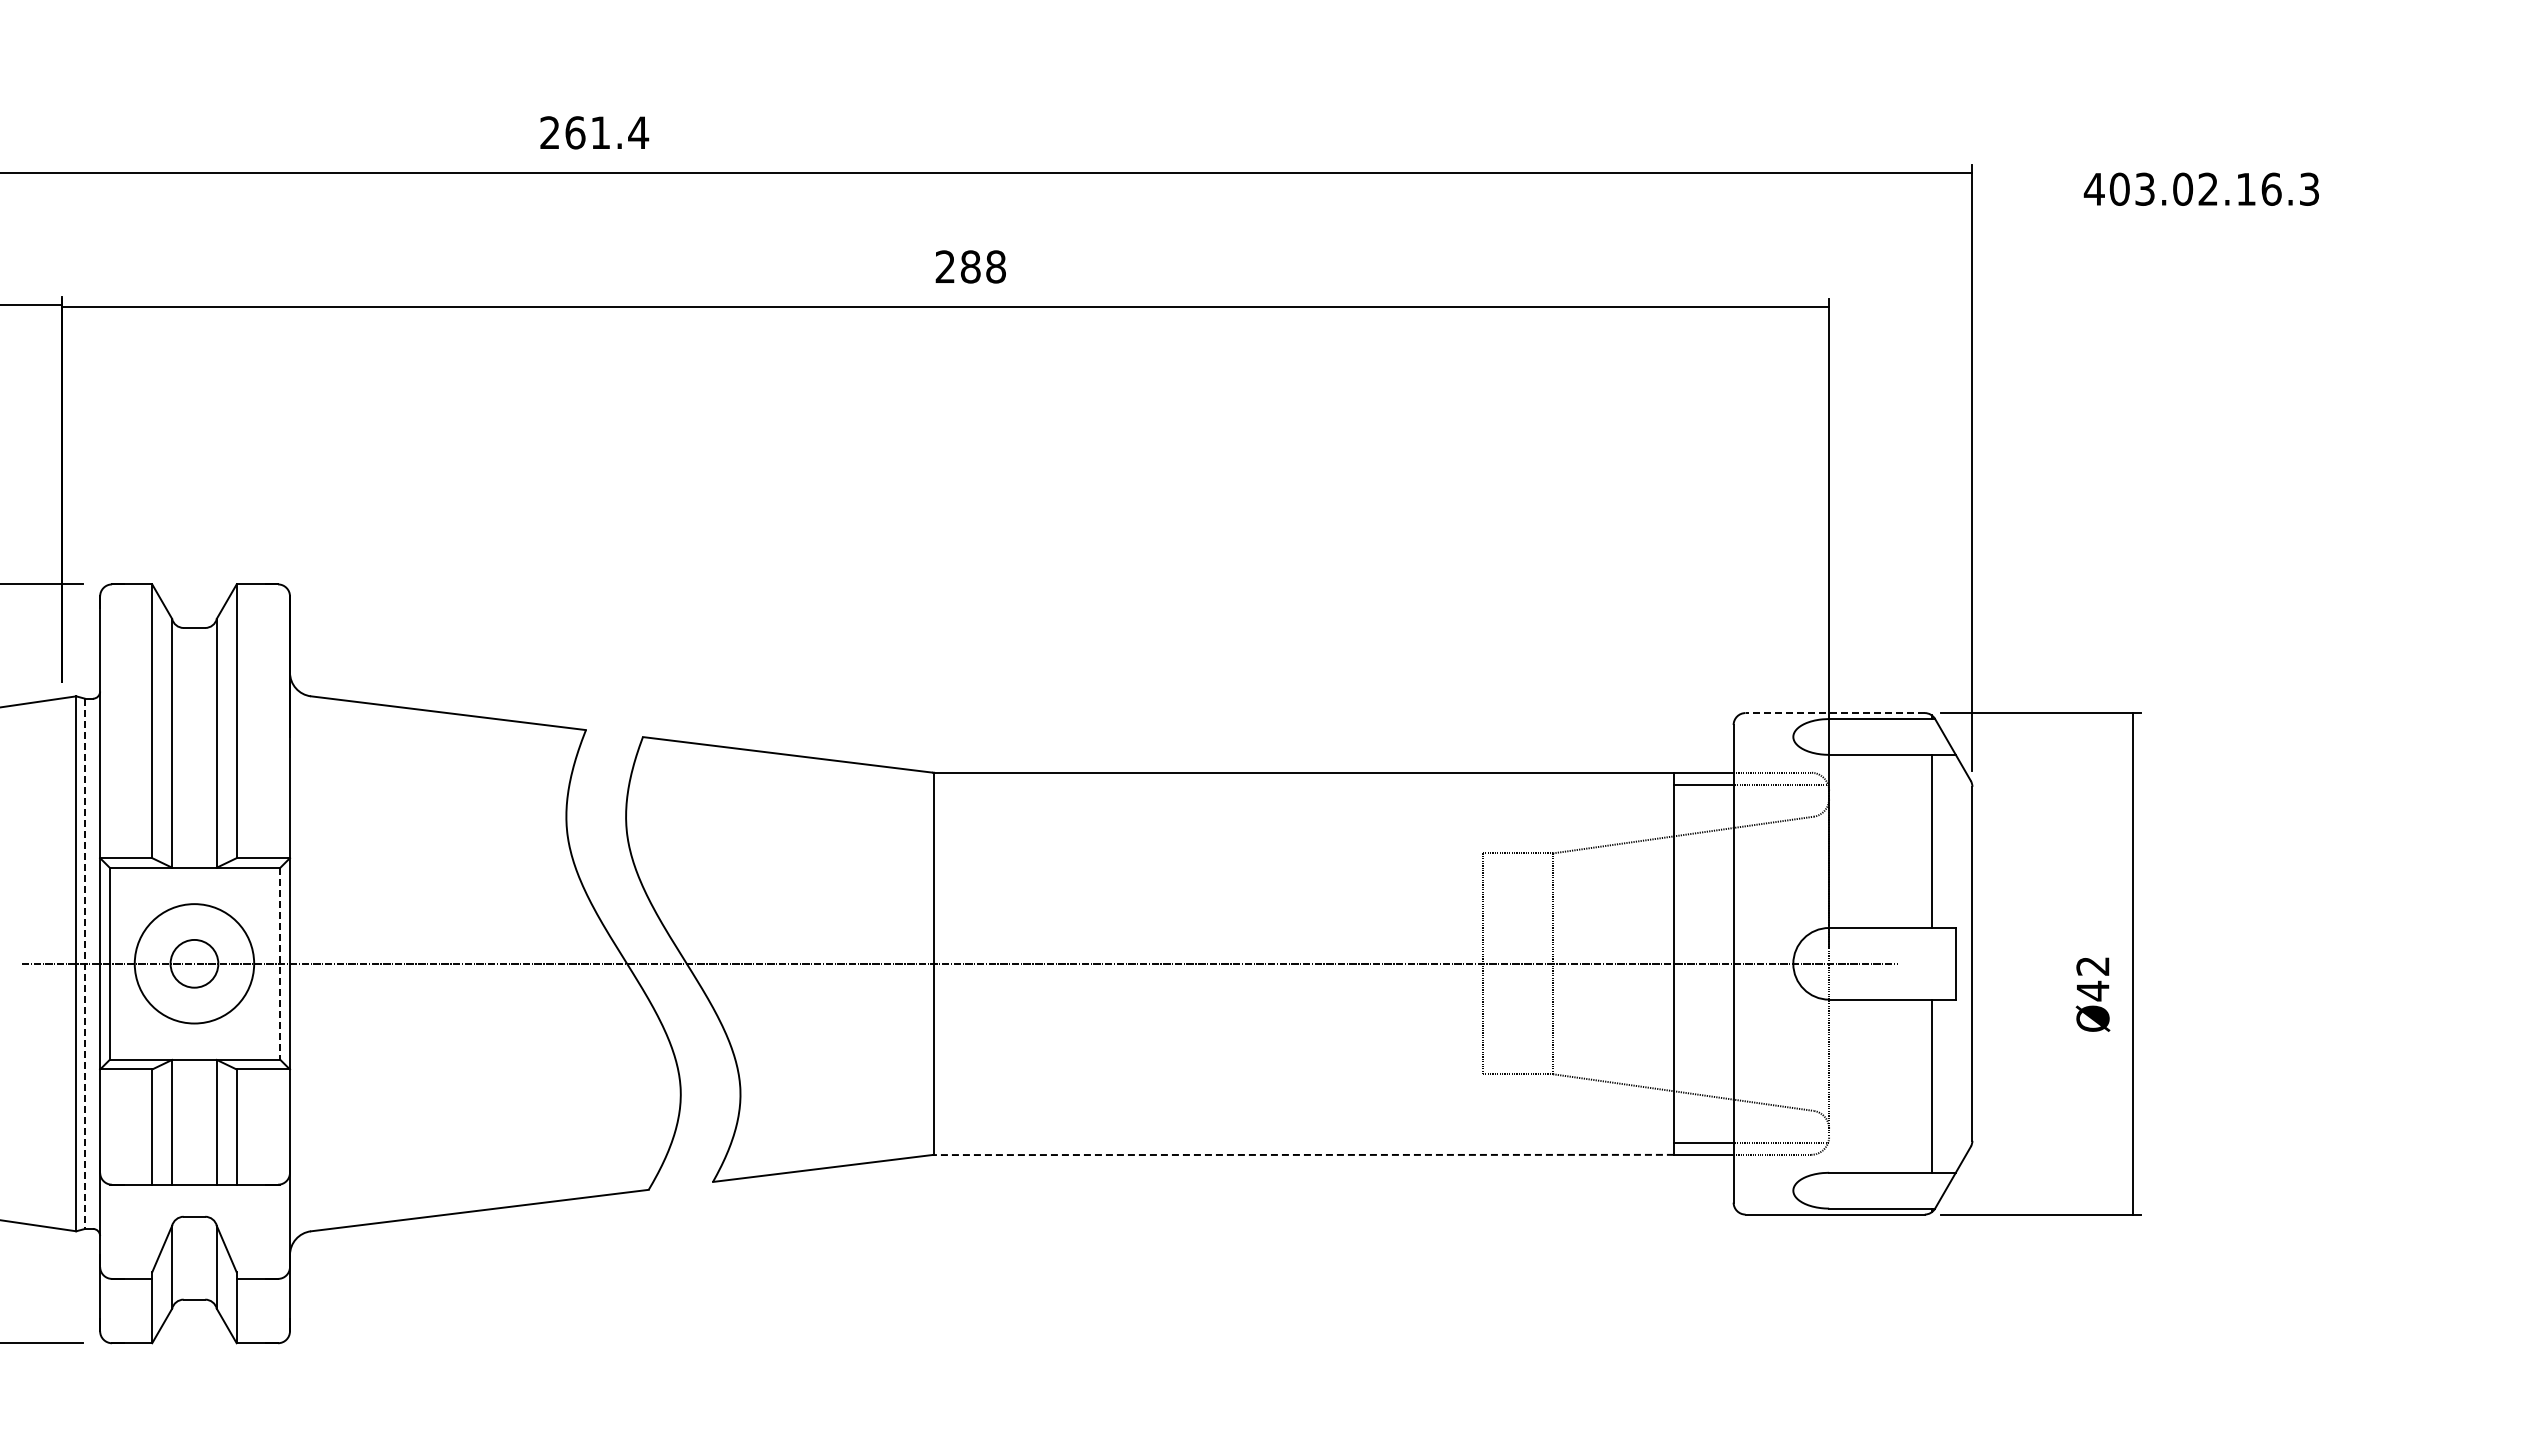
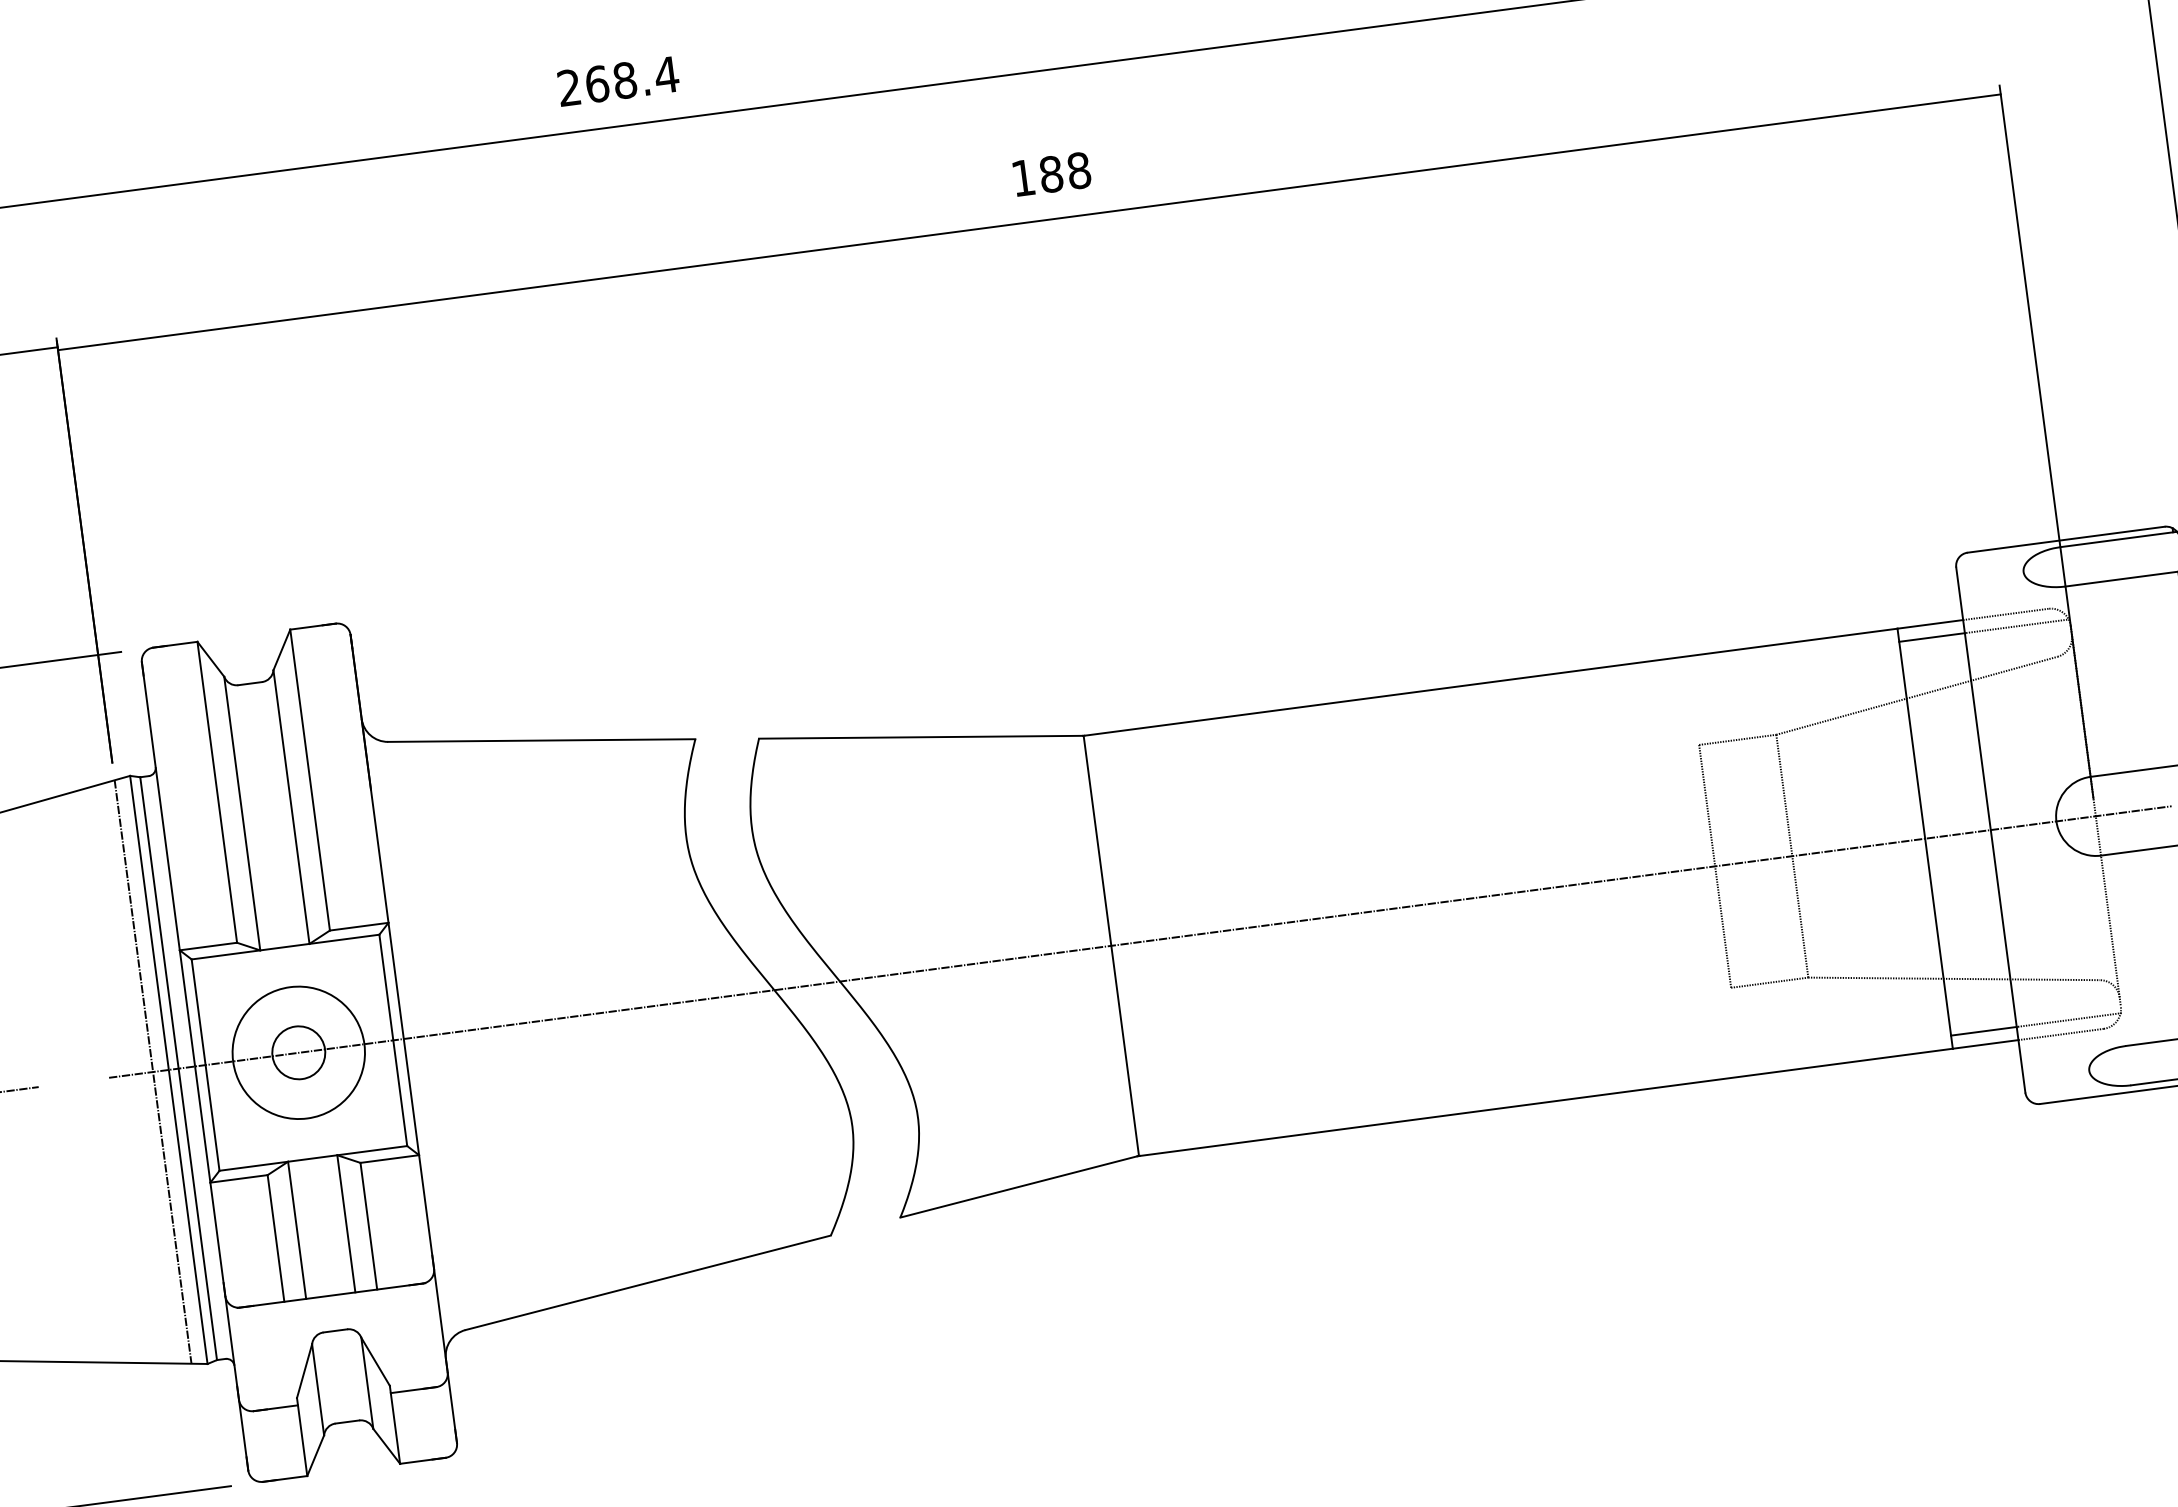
text: (600, 132) -> (624, 80), 261.4 -> 268.4
text: (944, 266) -> (1022, 177), 288 -> 188
line: (1835, 713) -> (2066, 540), dashed -> solid
line: (61, 963) -> (152, 1071), added
line: (85, 964) -> (179, 1069), dashed -> solid
line: (280, 964) -> (393, 1041), dashed -> solid
line: (1303, 1154) -> (1545, 1101), dashed -> solid

